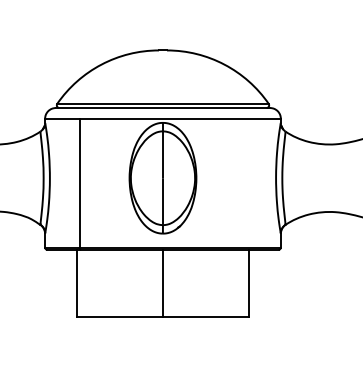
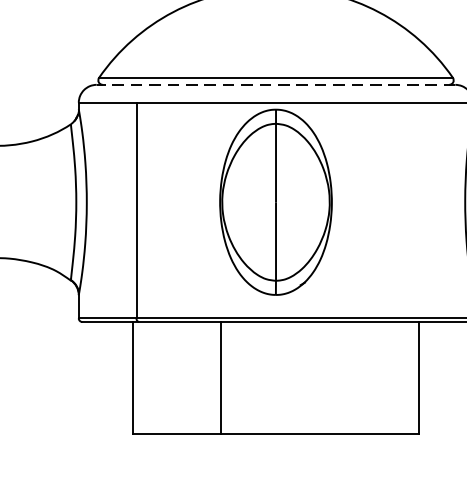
line: (162, 108) -> (275, 85), solid -> dashed
line: (162, 282) -> (219, 376), moved

